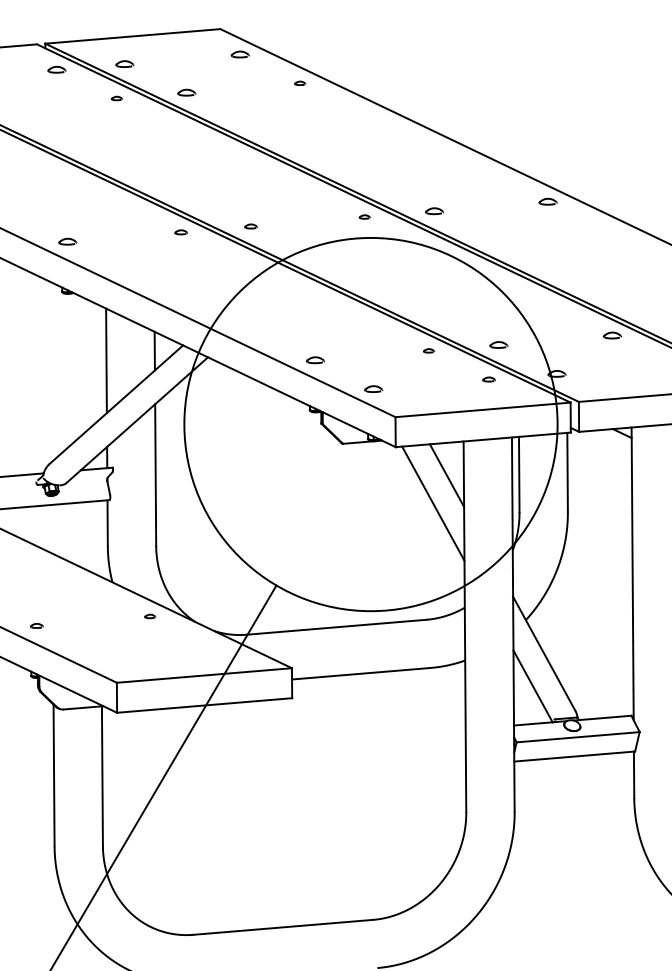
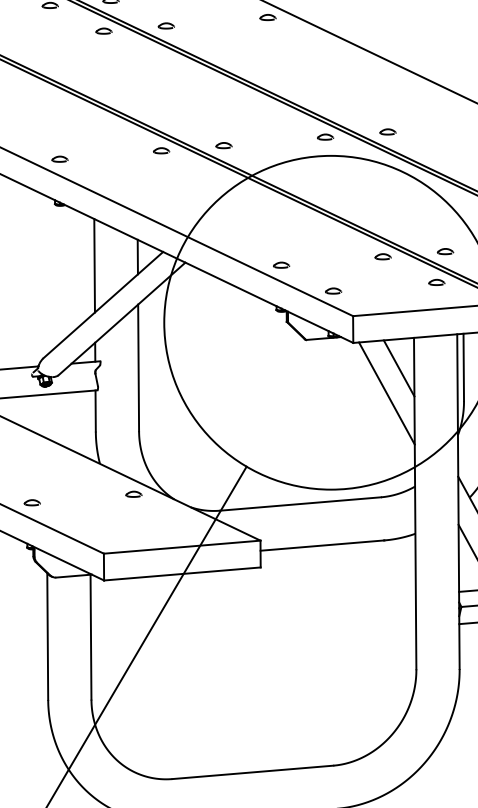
part: (299, 83) -> (267, 17), size x1.67
part: (116, 98) -> (103, 31), size x1.67
part: (364, 216) -> (325, 136), size x1.67
part: (250, 226) -> (223, 145), size x1.43
part: (180, 232) -> (160, 150), size x1.43
part: (428, 350) -> (382, 256), size x1.67
part: (488, 379) -> (436, 282), size x1.43
part: (149, 616) -> (133, 494), size x1.67
part: (36, 625) -> (32, 502), size x1.43

